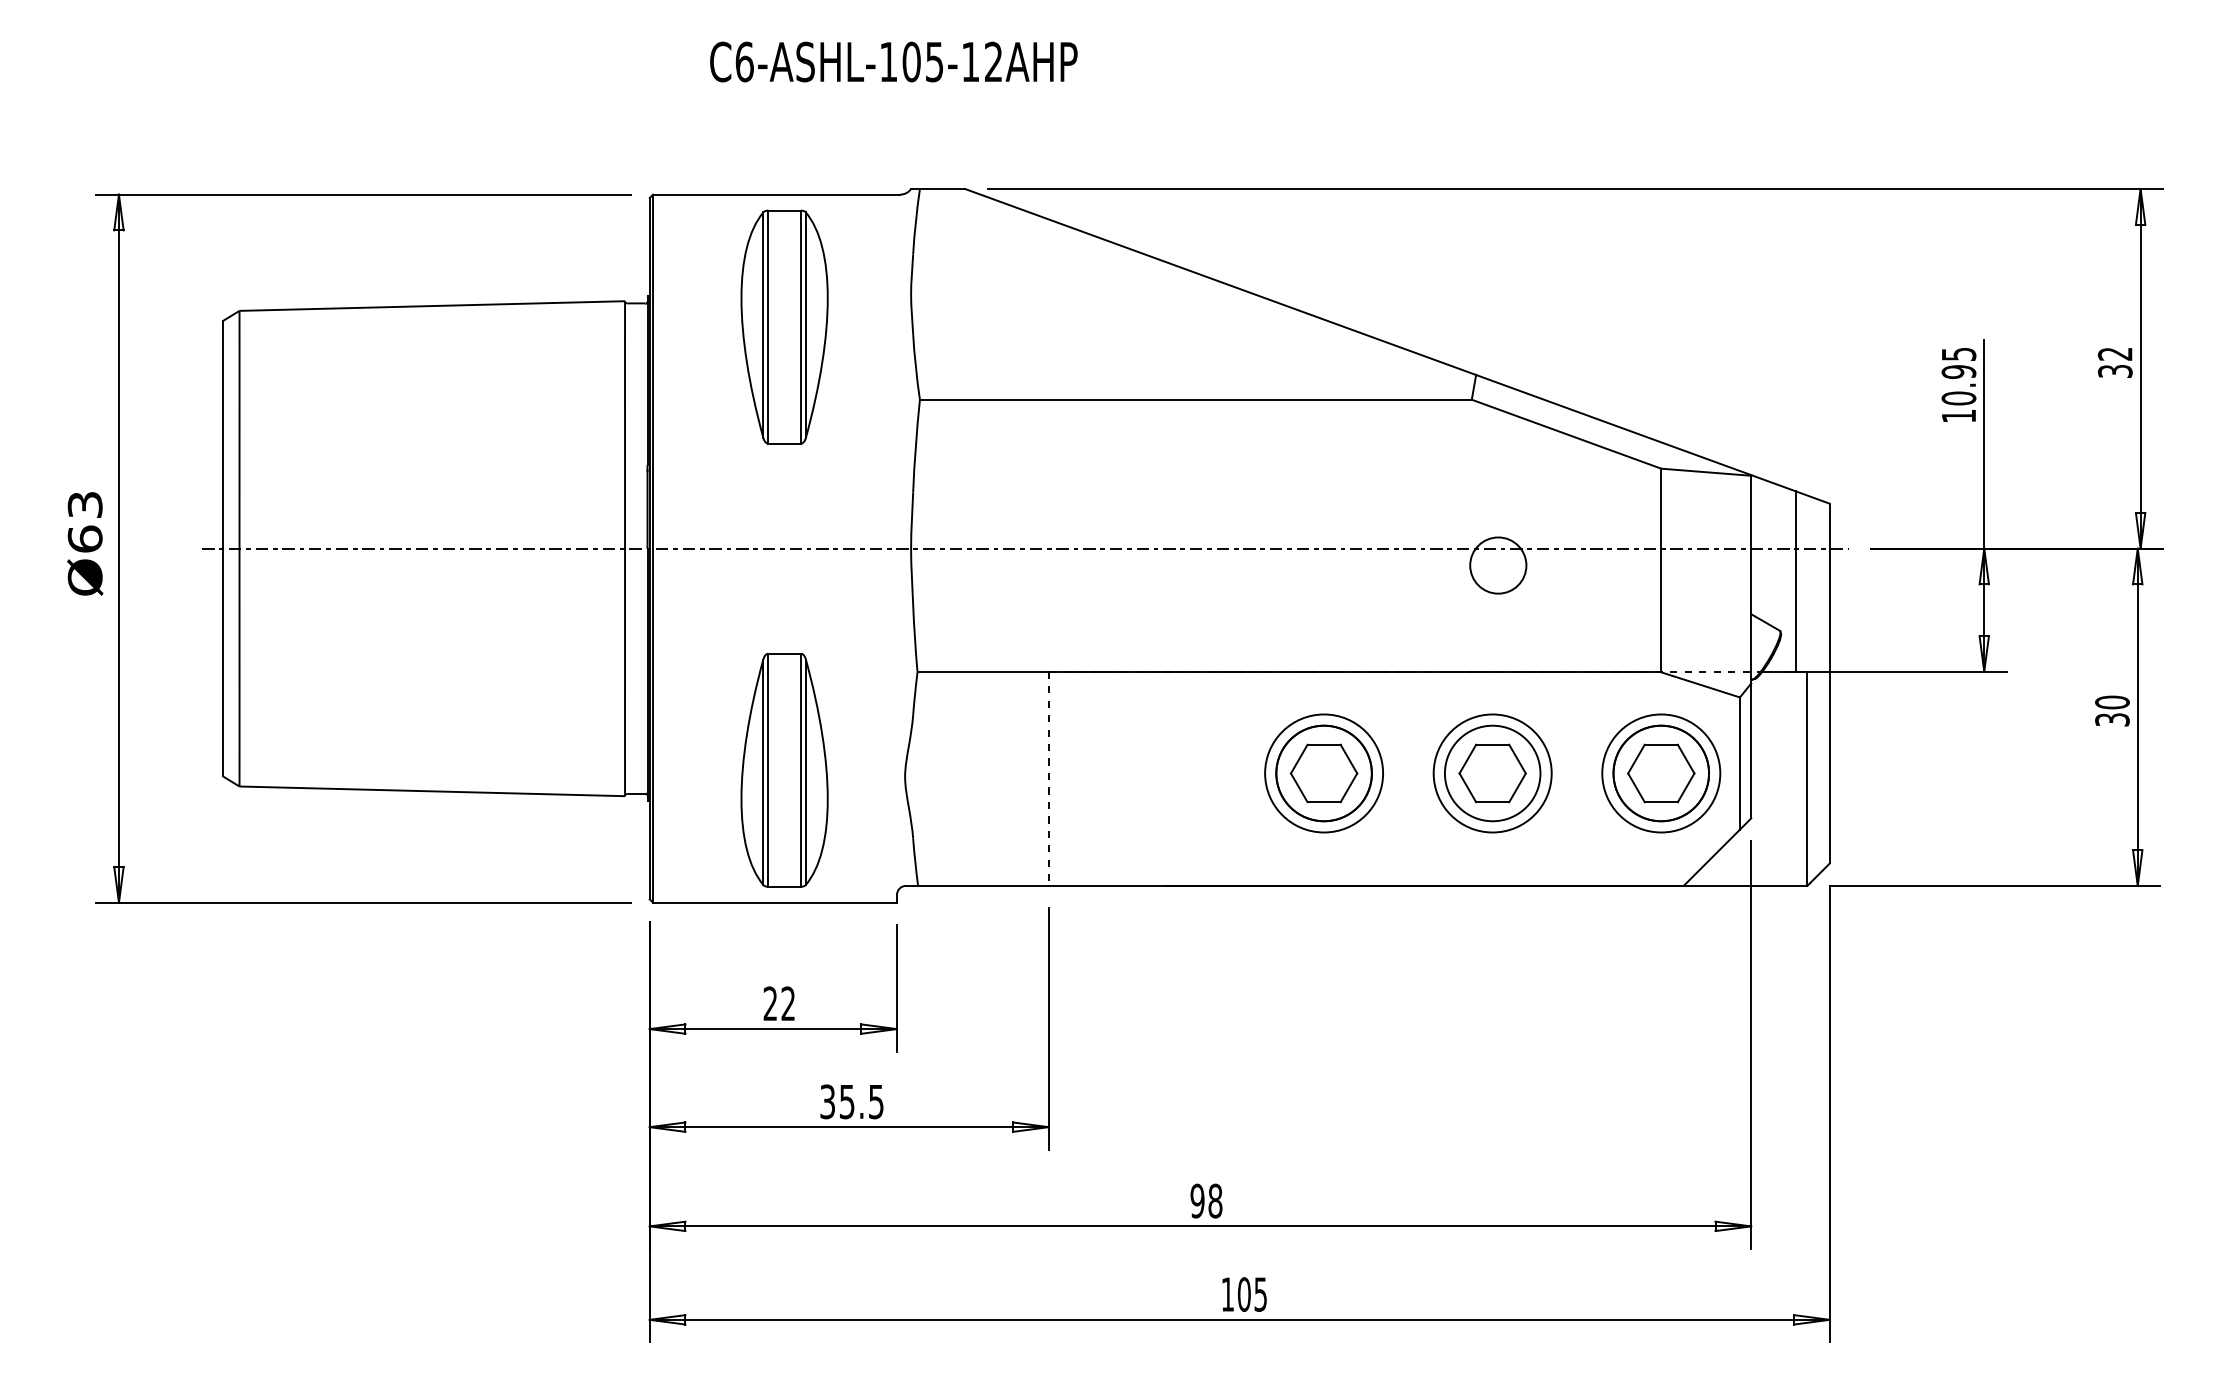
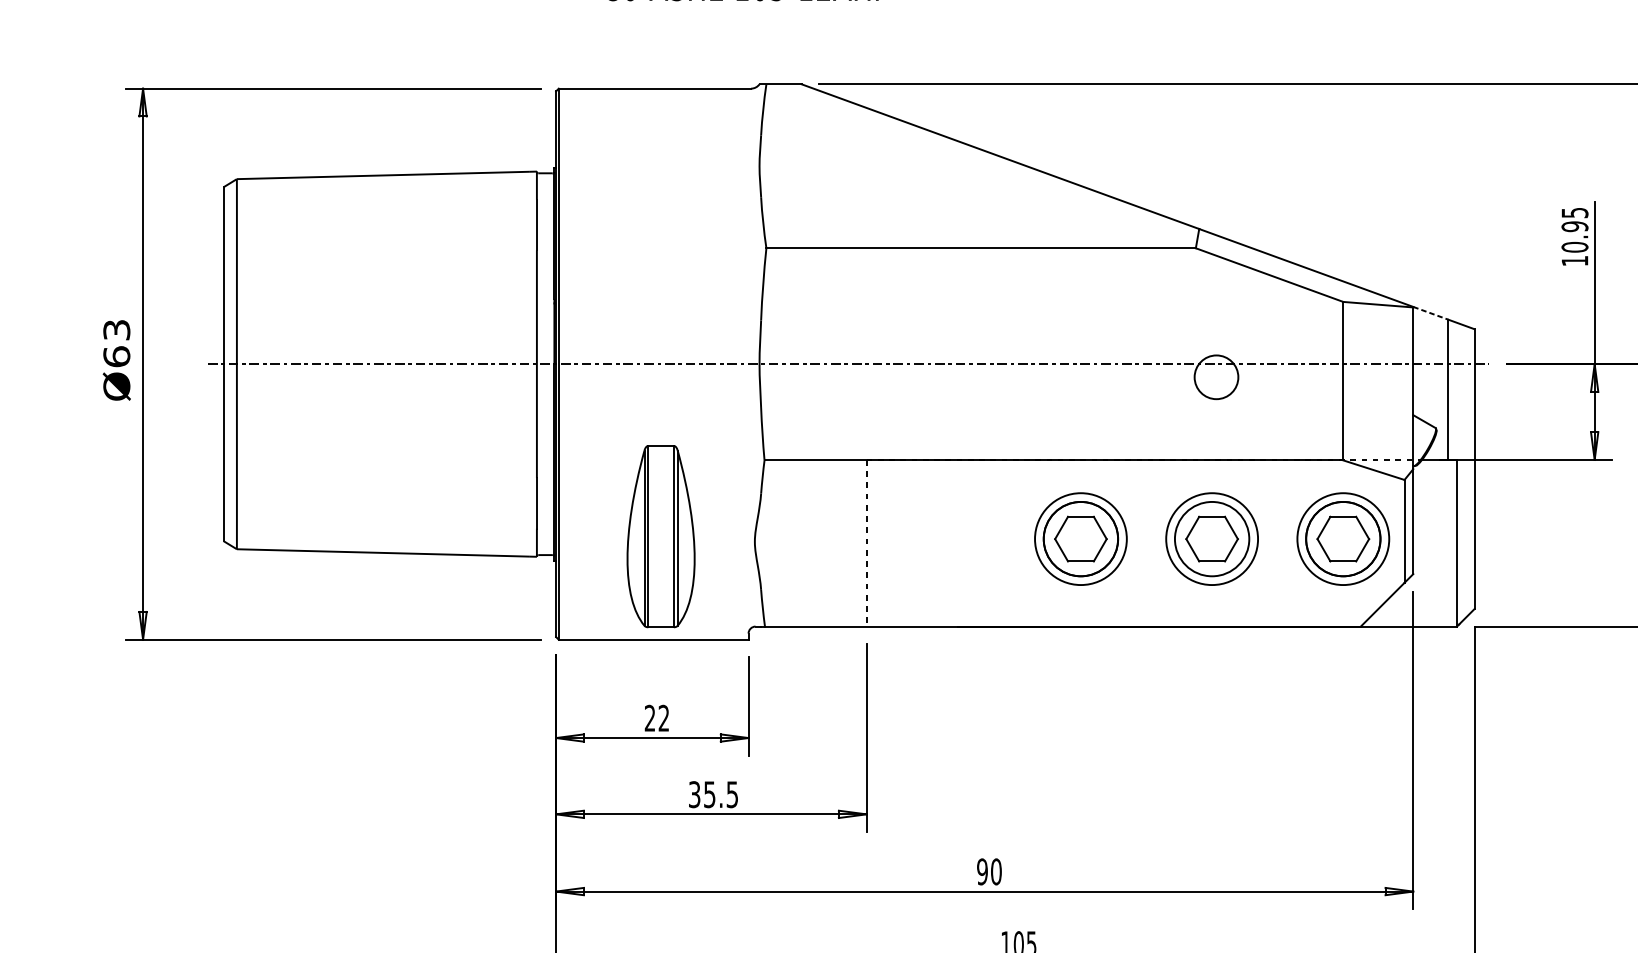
part: (784, 326) -> (661, 191), removed
line: (1773, 483) -> (1430, 313), solid -> dashed
text: (1215, 1201) -> (996, 872), 98 -> 90

